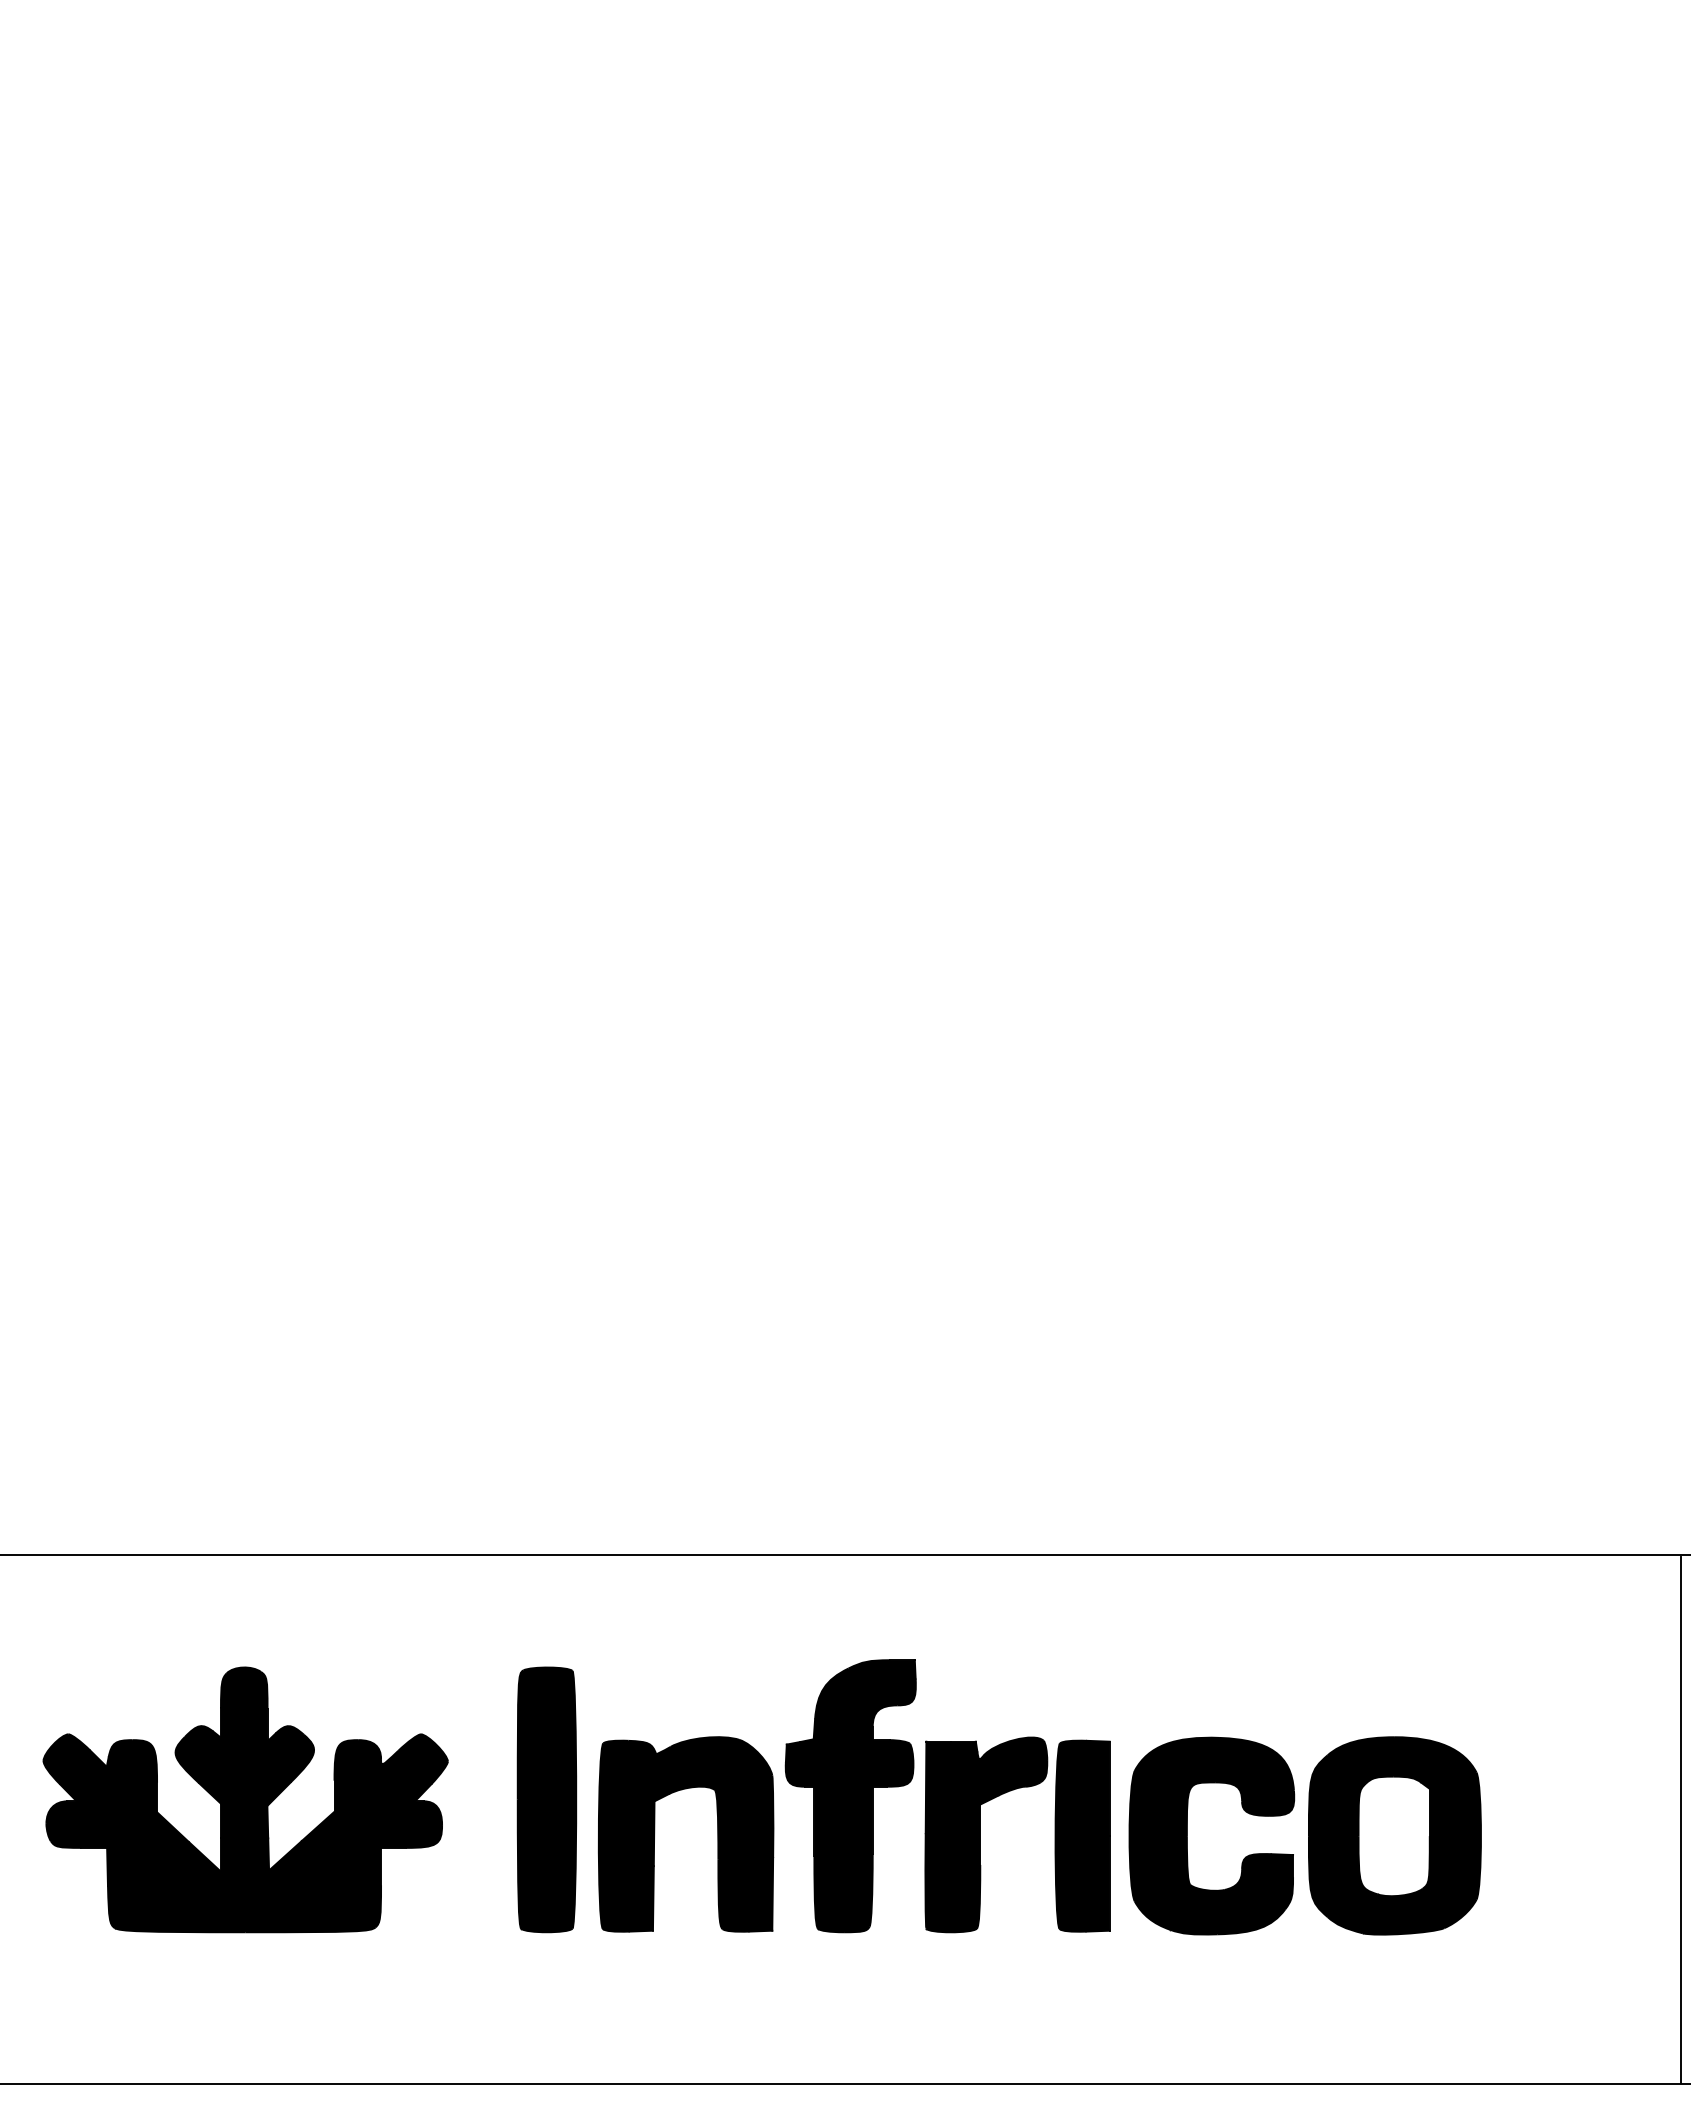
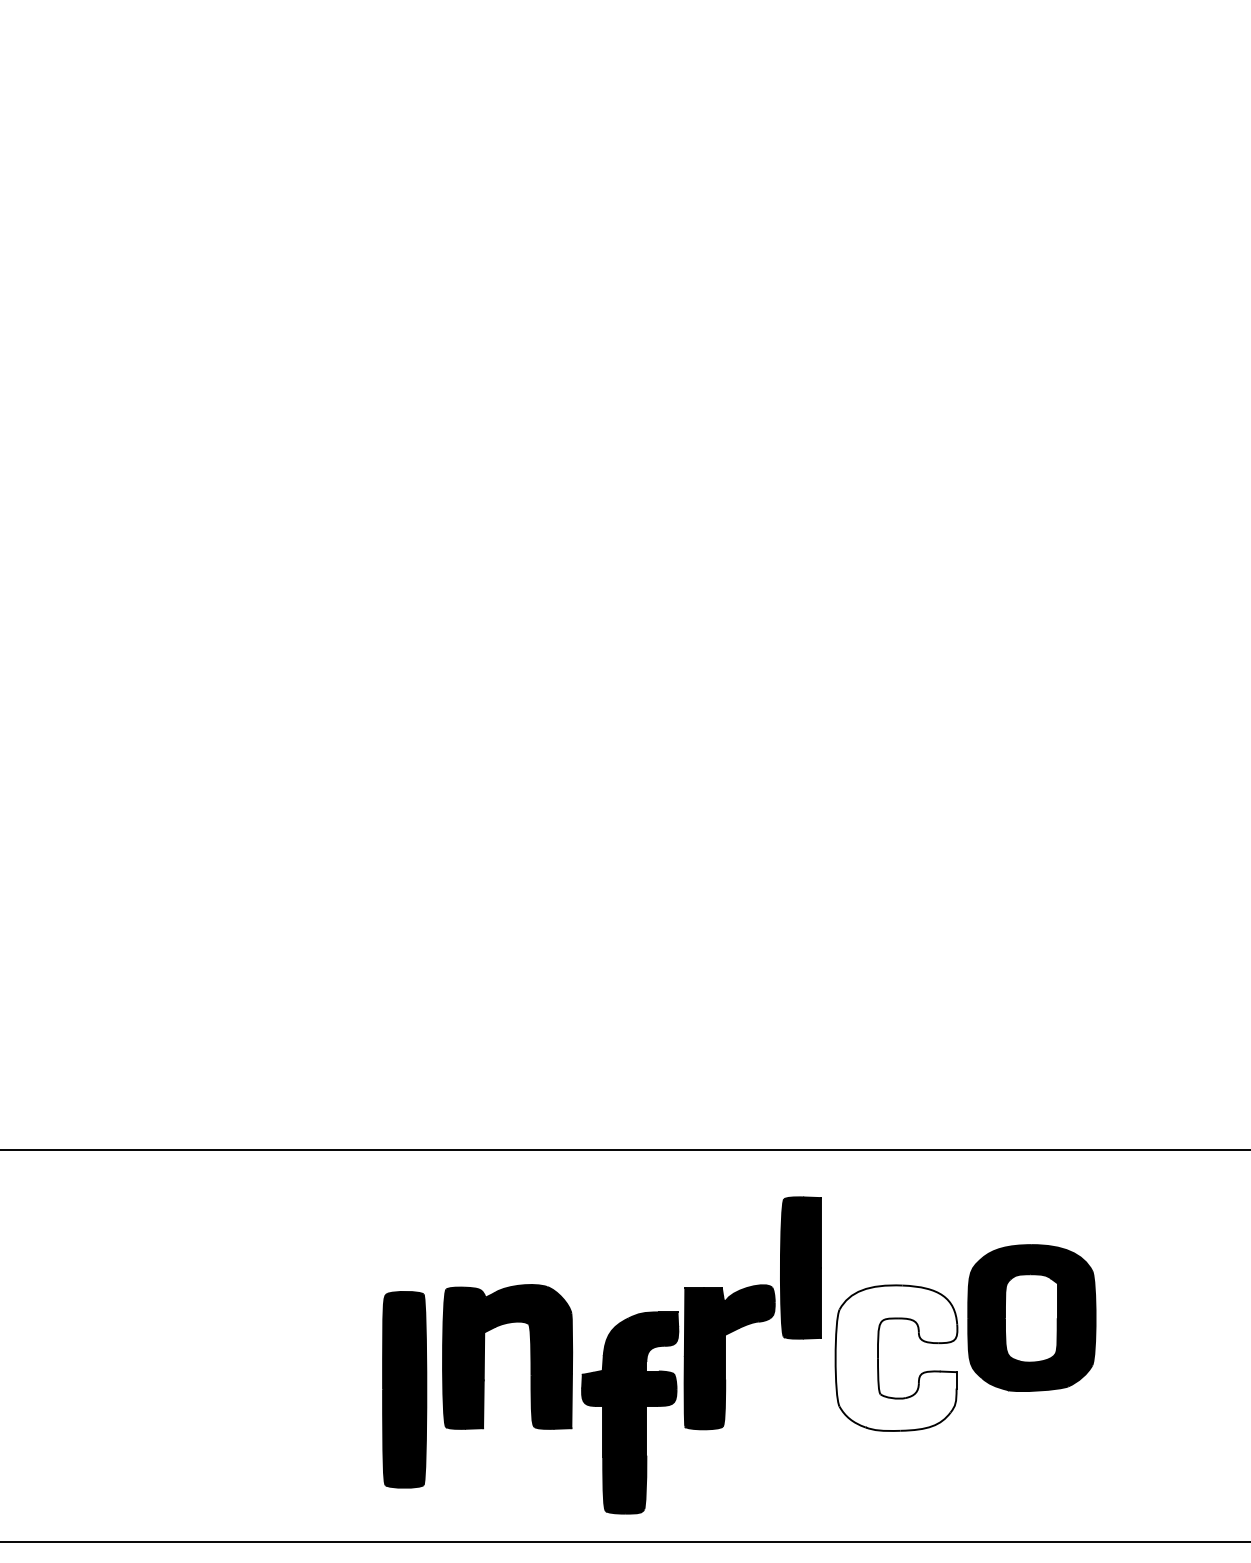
part: (850, 1796) -> (629, 1413), moved
part: (245, 1799) -> (181, 1331), removed
part: (546, 1799) -> (404, 1389), moved
line: (1681, 1820) -> (1243, 1346), removed
part: (1082, 1835) -> (800, 1267), moved
fill: (1211, 1835) -> (896, 1357), removed
part: (1394, 1835) -> (1031, 1317), moved

